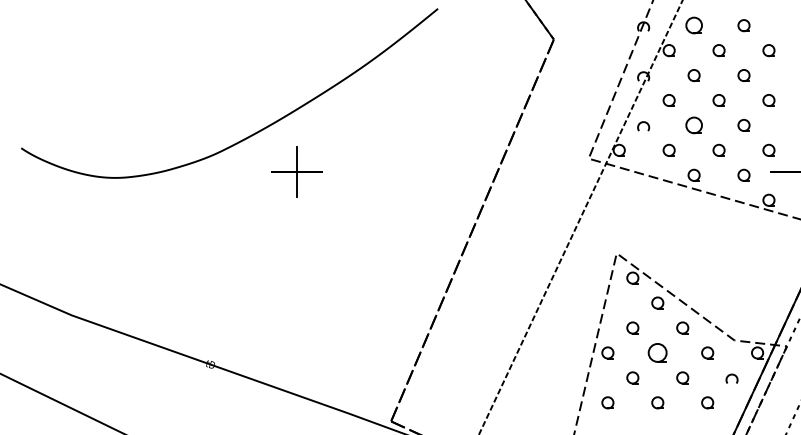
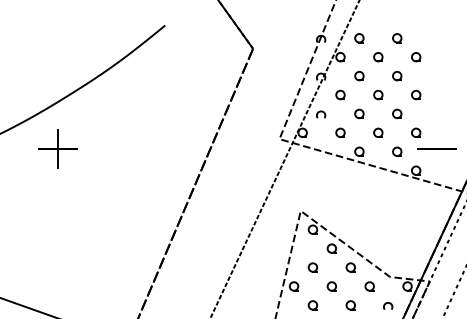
part: (693, 25) -> (358, 38), size x0.71
part: (693, 125) -> (358, 113), size x0.71
part: (657, 352) -> (331, 286), size x0.62

